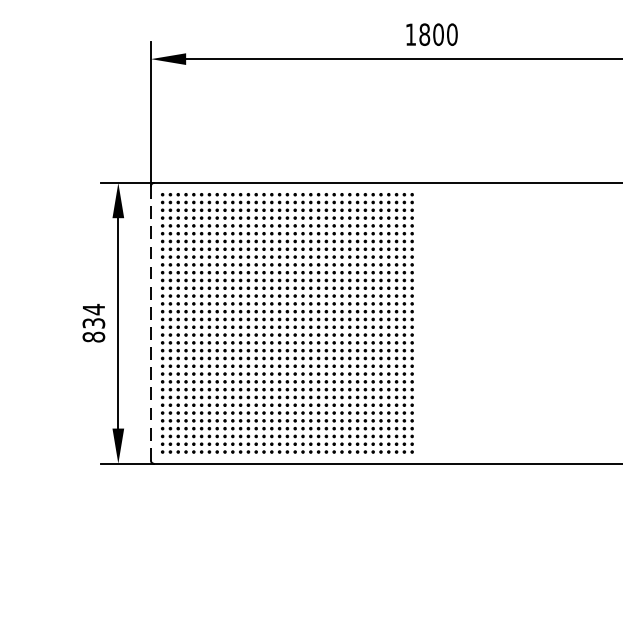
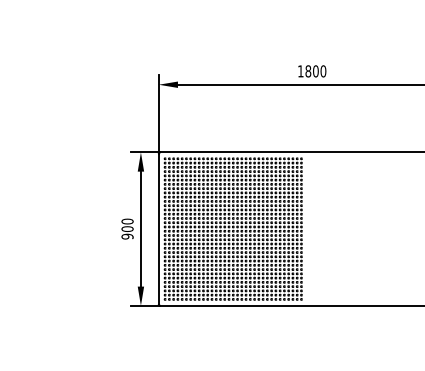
text: (93, 322) -> (127, 228), 834 -> 900
line: (150, 324) -> (158, 229), dashed -> solid

